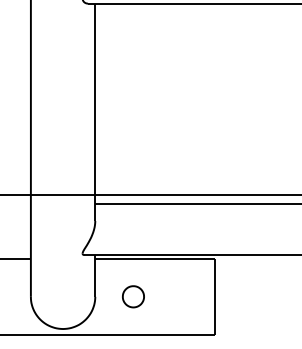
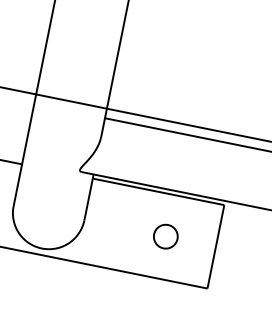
part: (133, 296) -> (165, 236), moved

